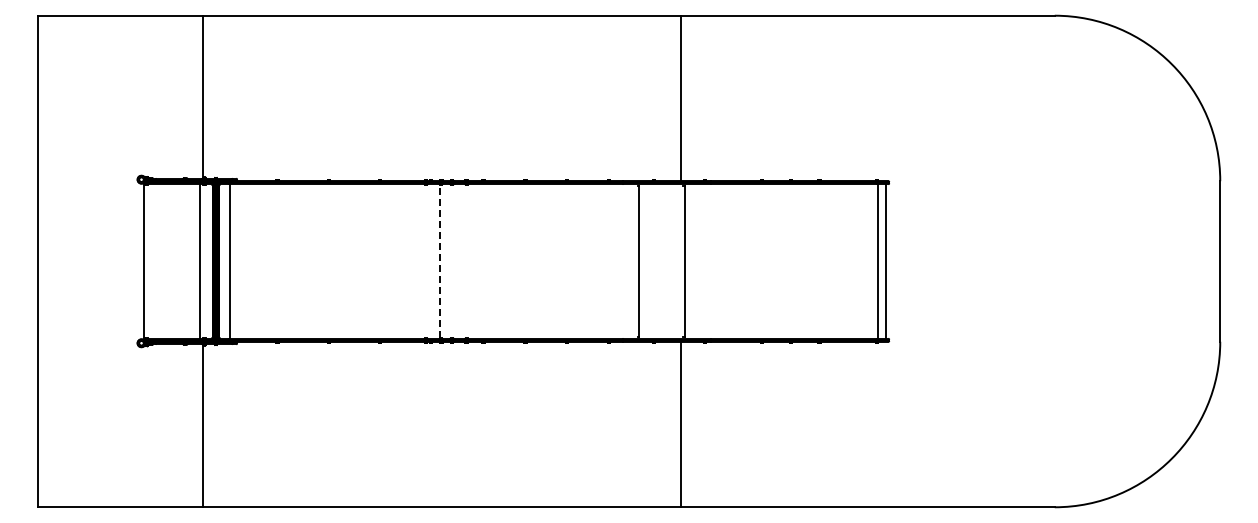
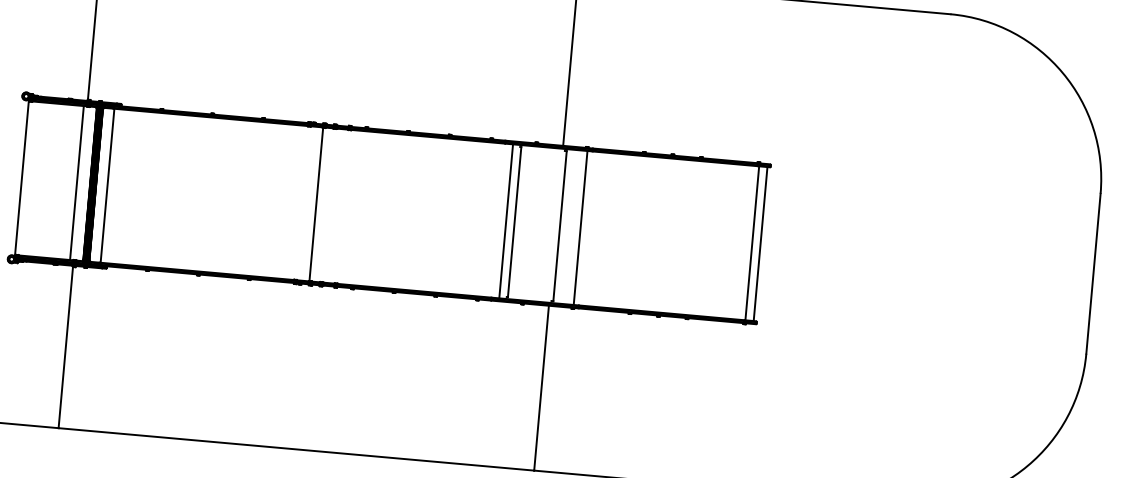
line: (440, 261) -> (316, 204), dashed -> solid
line: (630, 261) -> (506, 221), added
line: (705, 261) -> (580, 228), added

